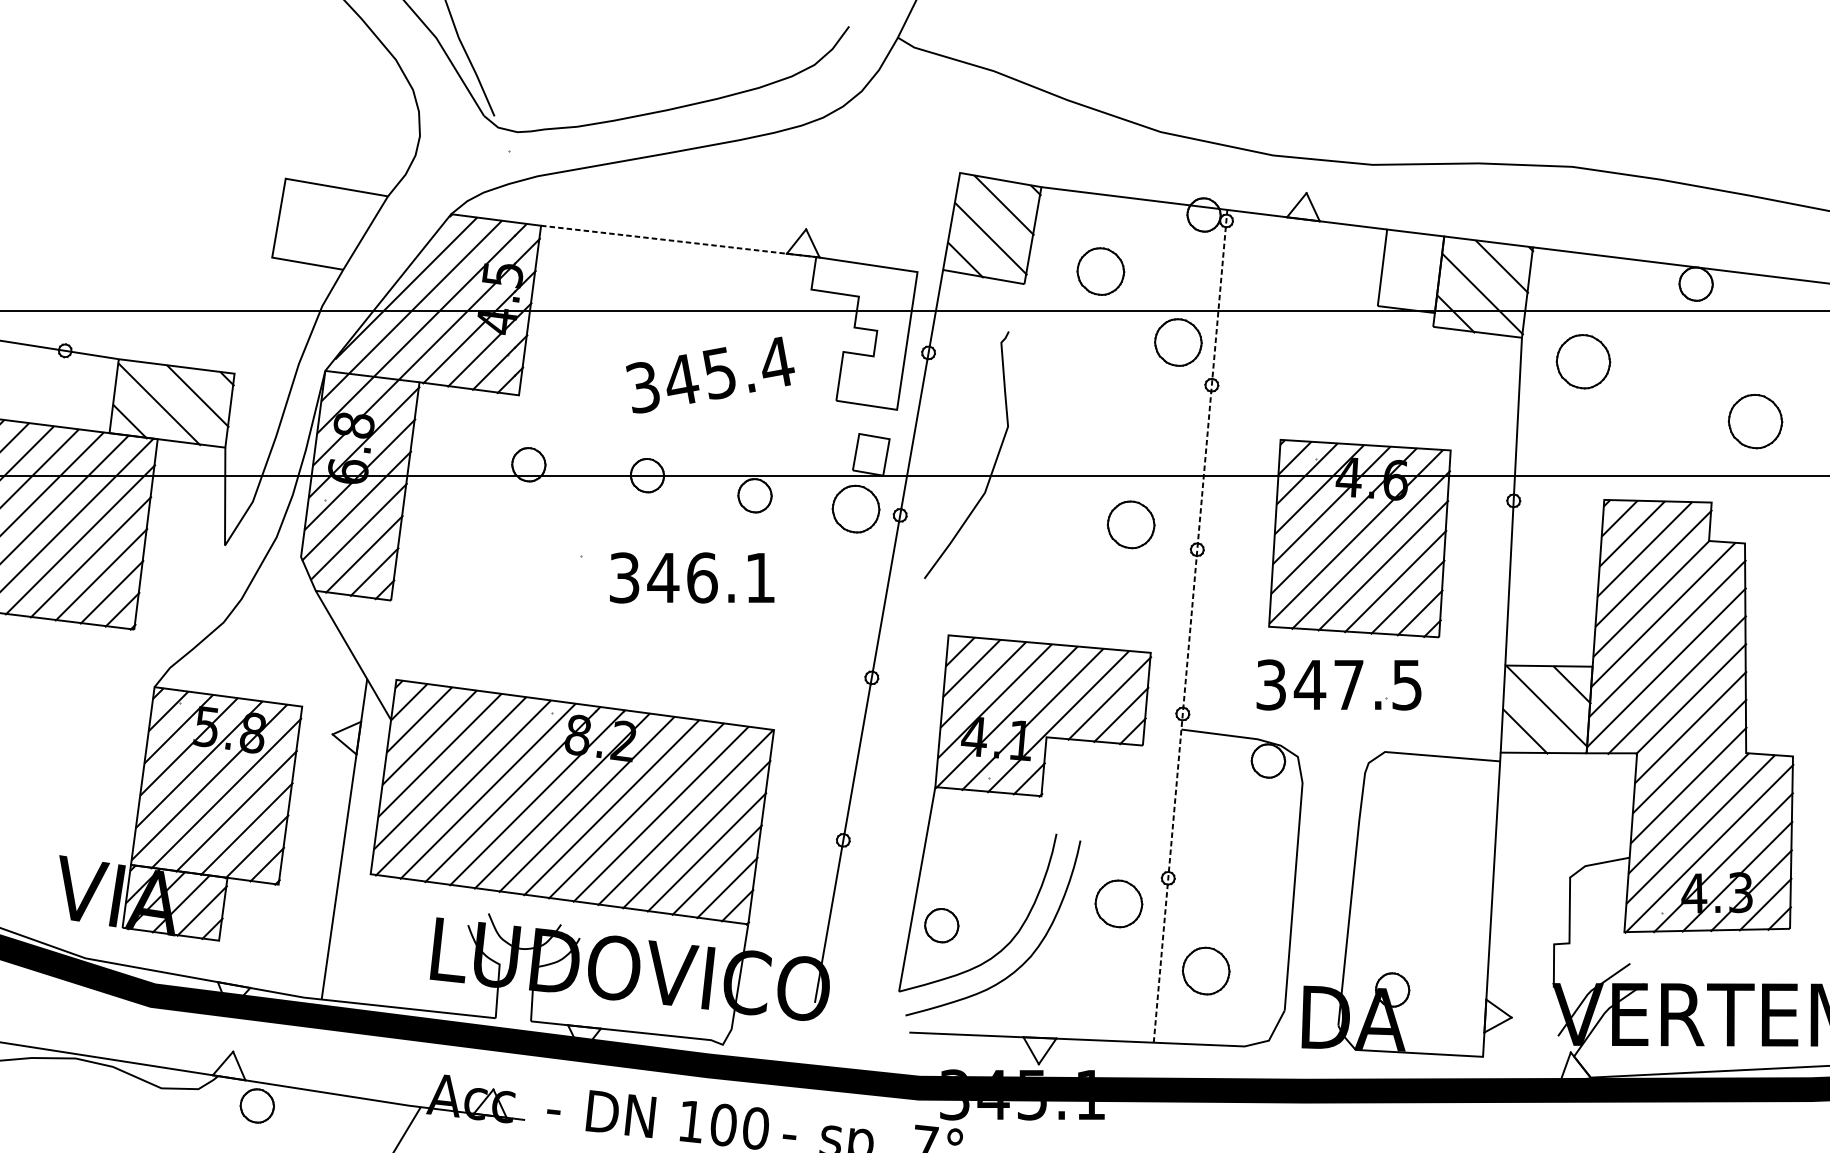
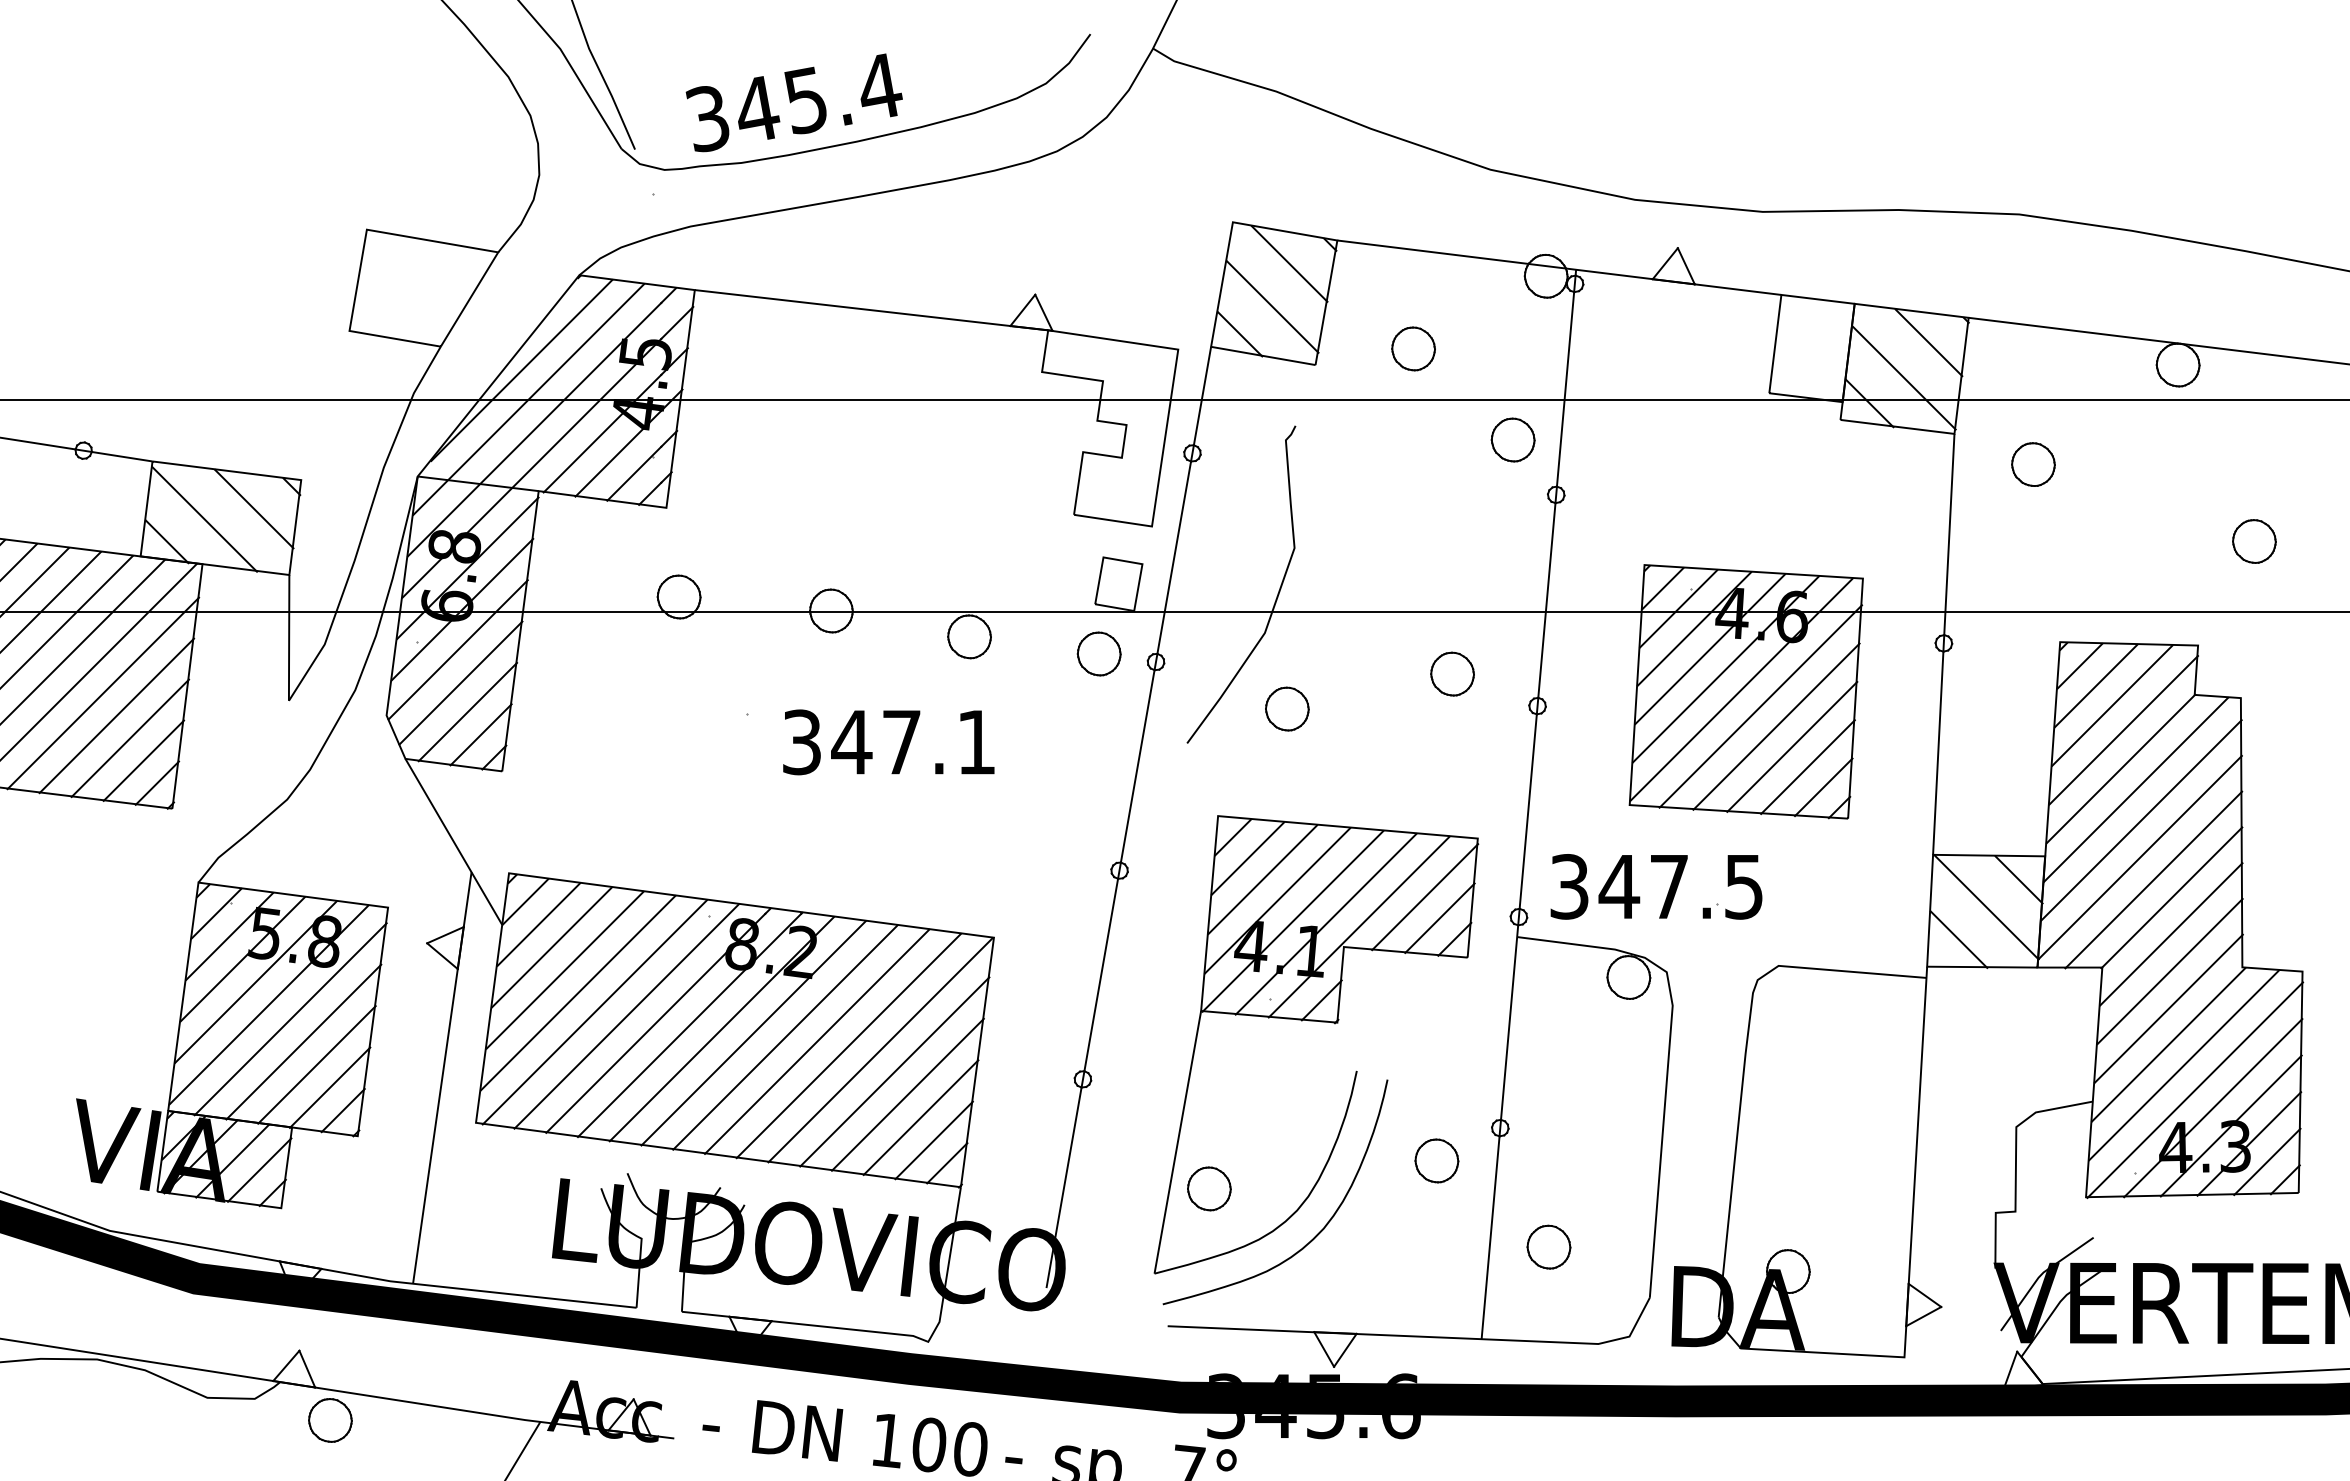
line: (678, 241) -> (871, 310), dashed -> solid
part: (1100, 271) -> (1413, 348), size x0.71
part: (1177, 342) -> (1512, 439), size x0.71
part: (1583, 361) -> (2033, 464), size x0.62
text: (709, 374) -> (793, 102), moved
part: (1755, 421) -> (2254, 541), size x0.62
part: (855, 508) -> (1098, 653), size x0.71
part: (1131, 524) -> (1452, 673), size x0.71
part: (1002, 551) -> (1287, 708), added
text: (702, 578) -> (901, 742), 346.1 -> 347.1
line: (1190, 626) -> (1528, 804), dashed -> solid
part: (1348, 687) -> (1668, 890), moved
part: (1118, 903) -> (1436, 1160), size x0.71
part: (1205, 970) -> (1548, 1246), size x0.71
text: (1091, 1095) -> (1401, 1406), 345.1 -> 345.6

